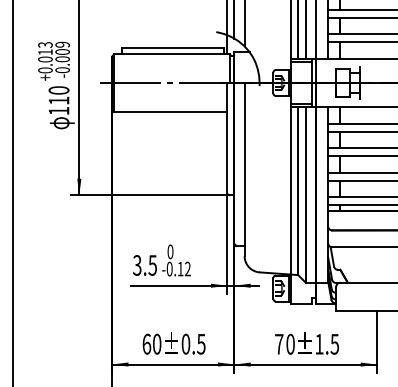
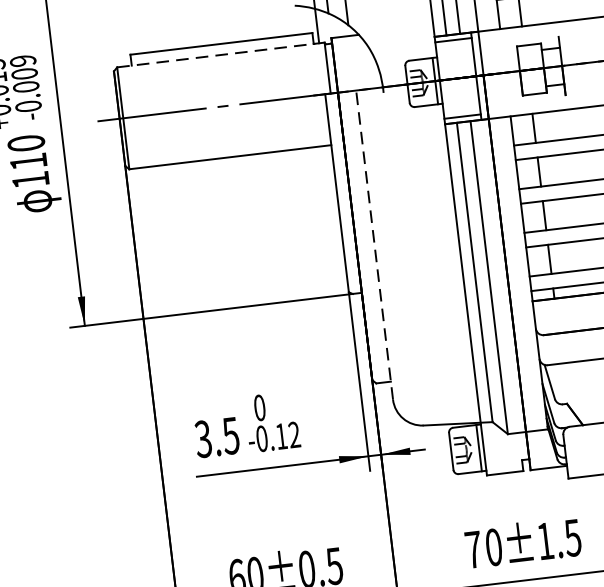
line: (170, 54) -> (217, 55), solid -> dashed
line: (244, 169) -> (374, 245), solid -> dashed

